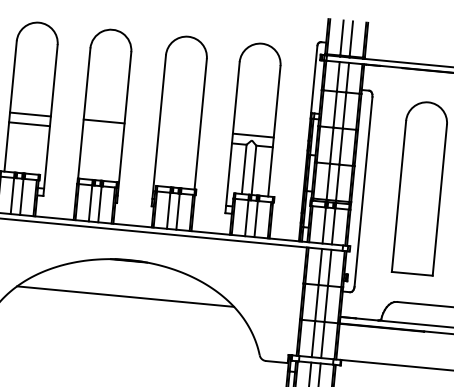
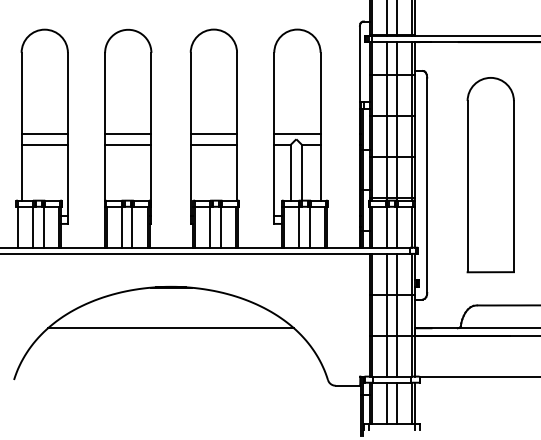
line: (179, 128) -> (213, 133), added
line: (103, 130) -> (128, 144), added
line: (178, 138) -> (213, 144), added

